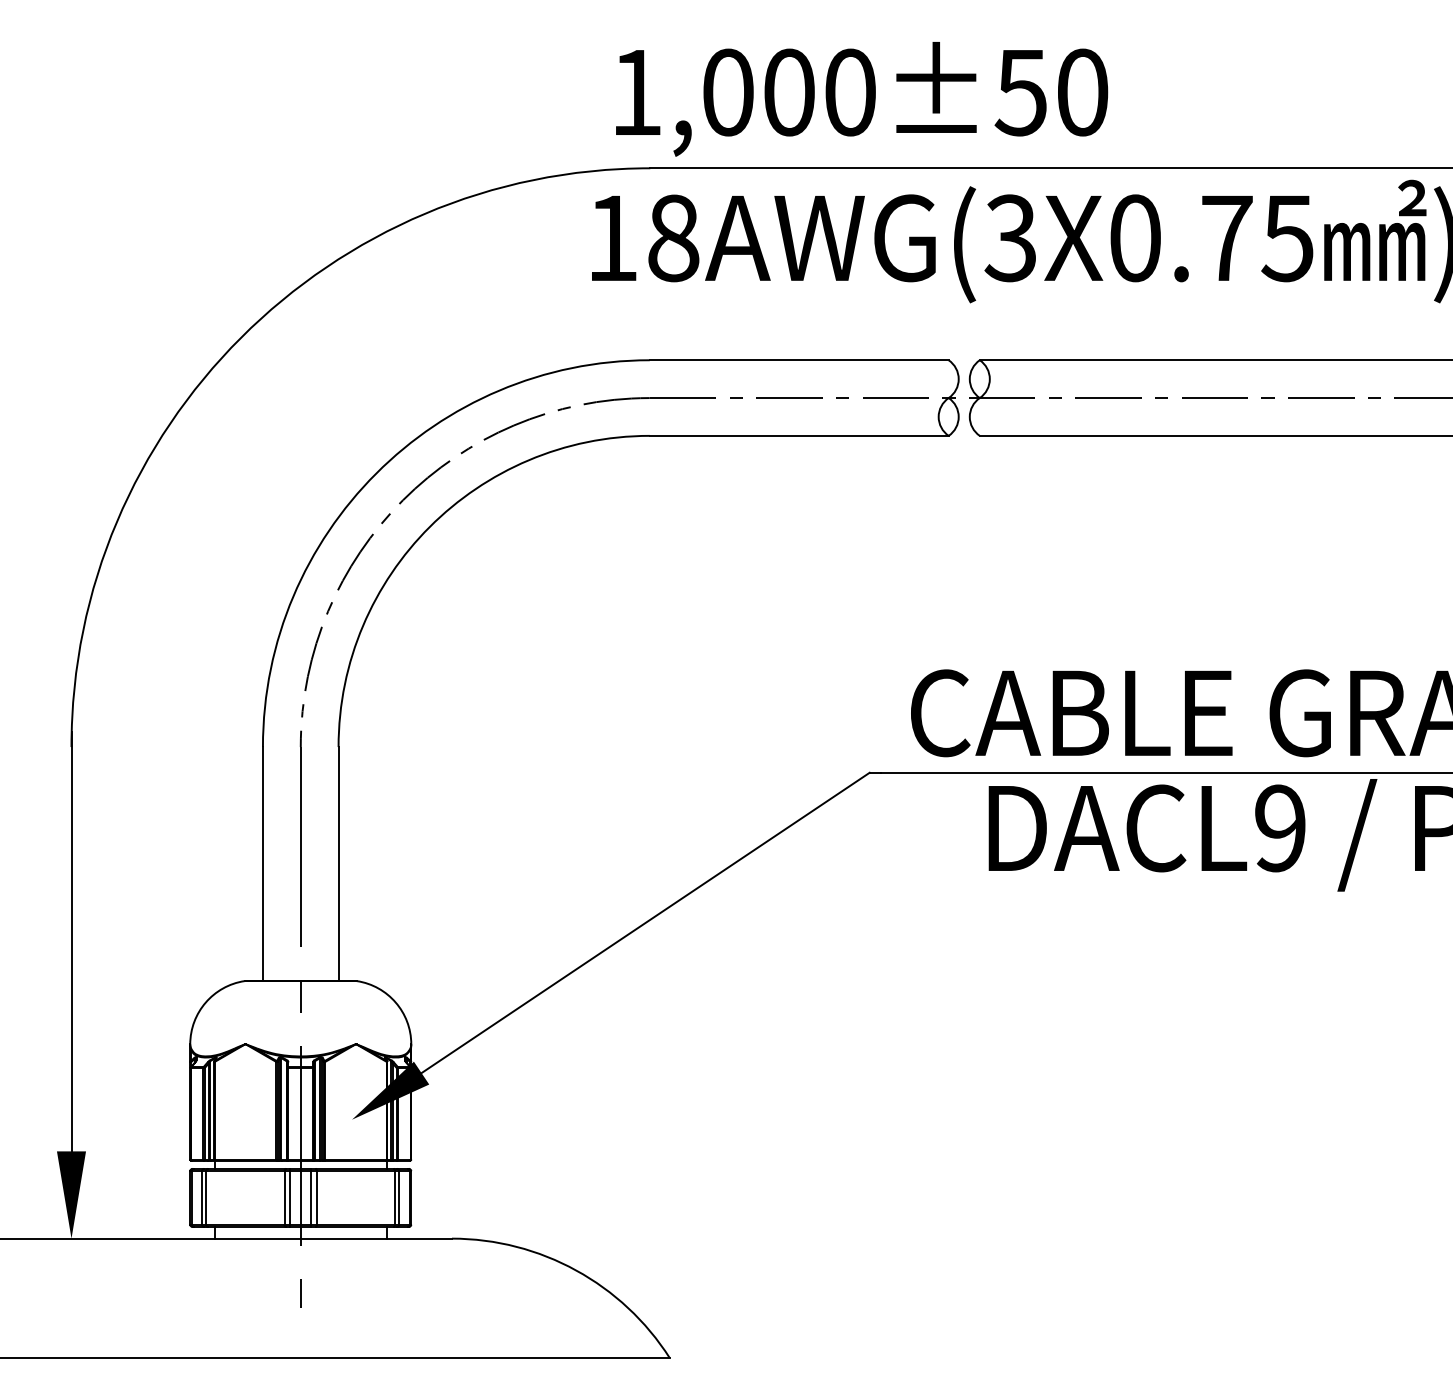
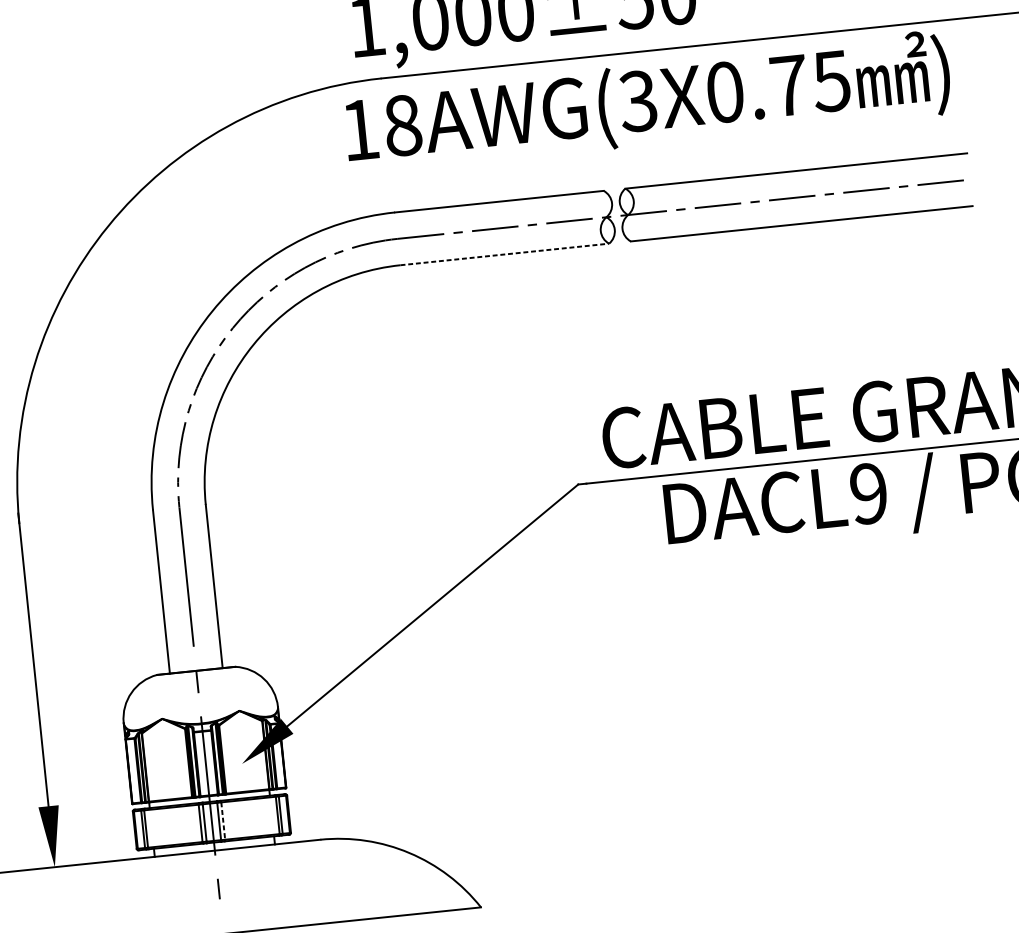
line: (799, 435) -> (505, 254), solid -> dashed
line: (316, 1197) -> (222, 820), solid -> dashed

